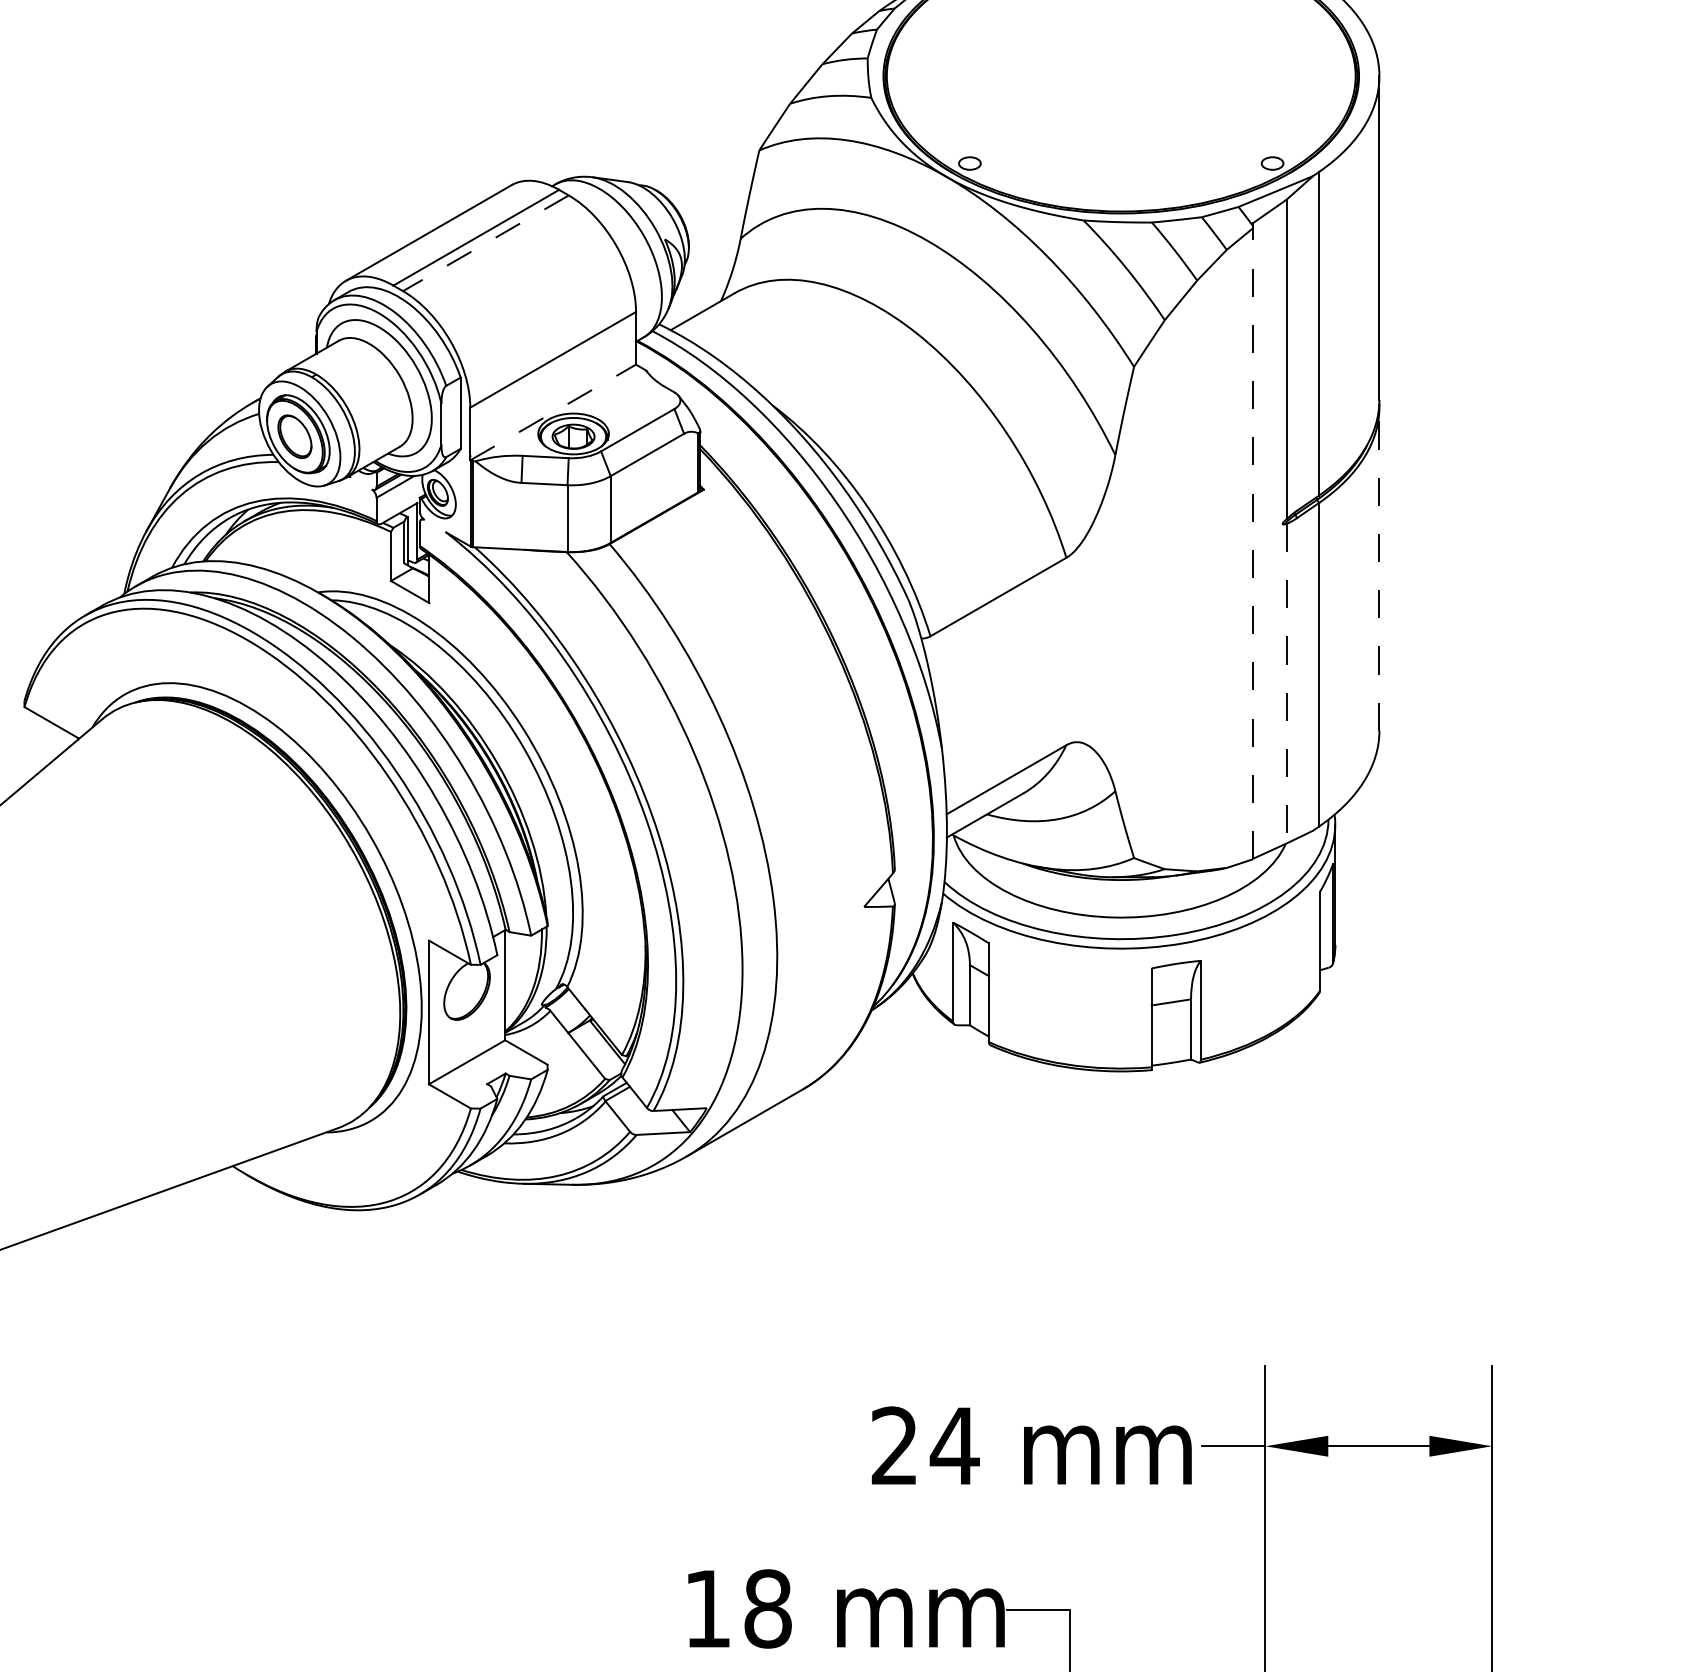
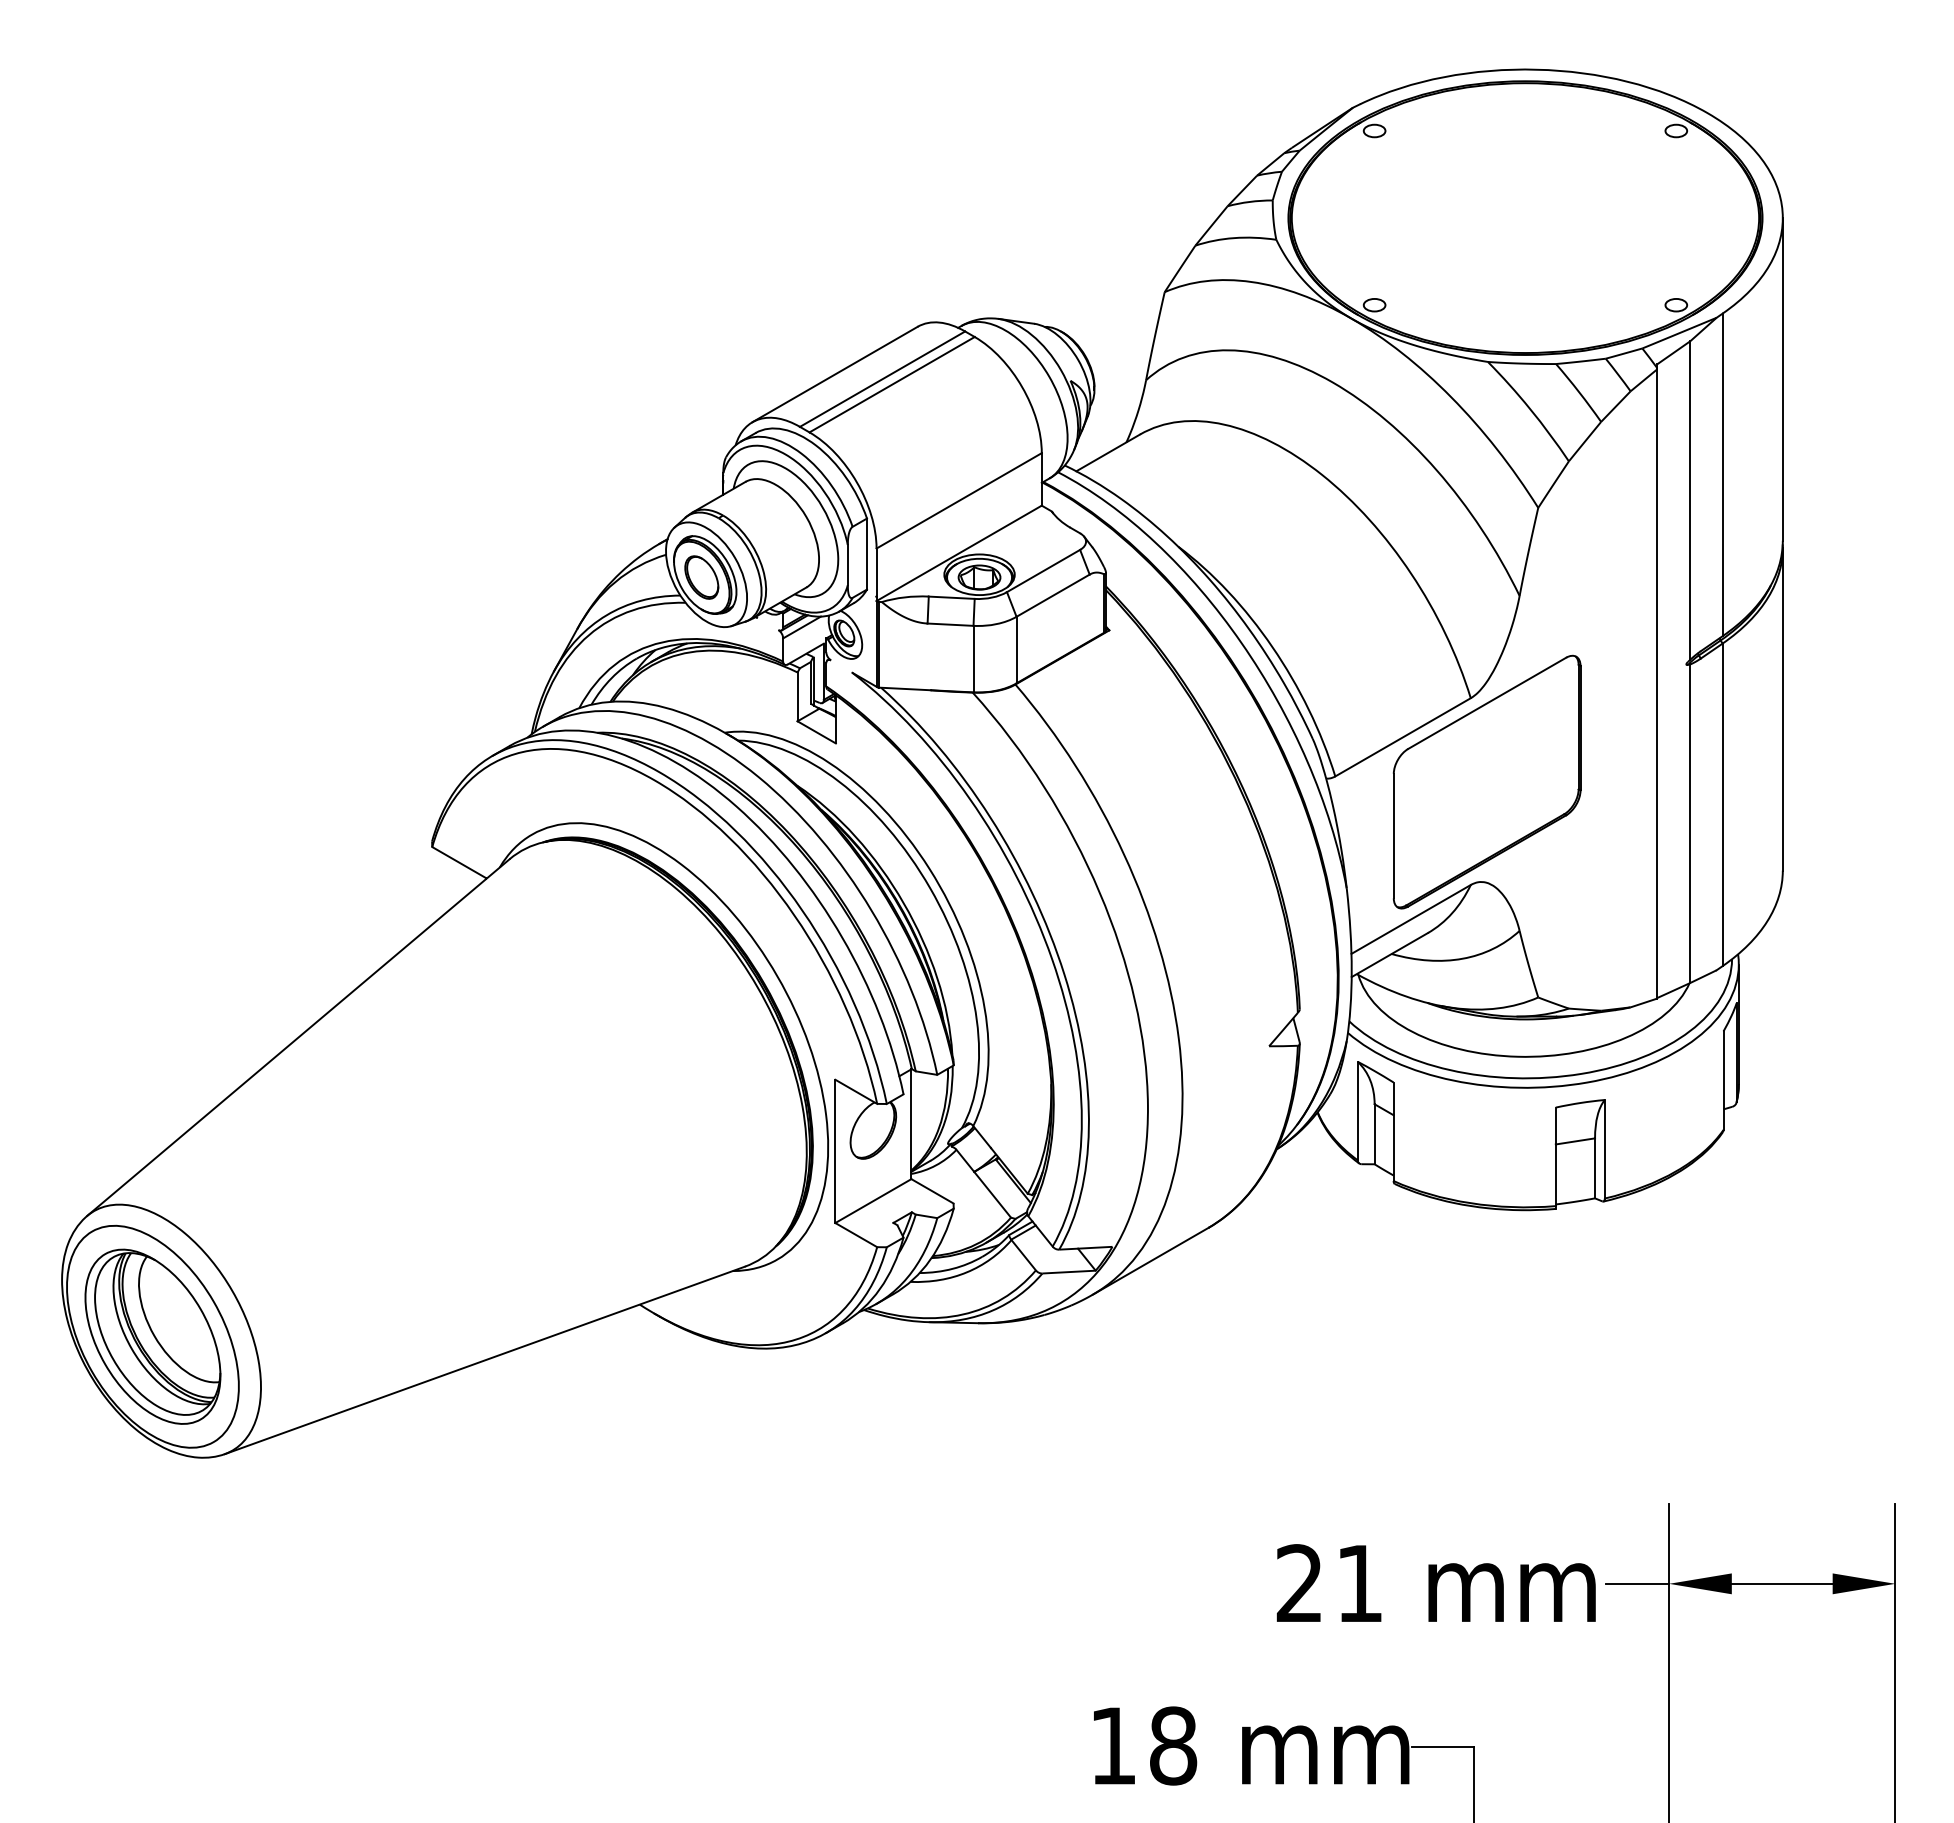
line: (485, 243) -> (891, 384), dashed -> solid
line: (553, 412) -> (959, 553), dashed -> solid
line: (1253, 544) -> (1657, 684), dashed -> solid
line: (1379, 568) -> (1782, 708), dashed -> solid
part: (1082, 641) -> (1486, 781), added
line: (1286, 684) -> (1690, 824), dashed -> solid
text: (954, 1445) -> (1359, 1583), 24 -> 21

